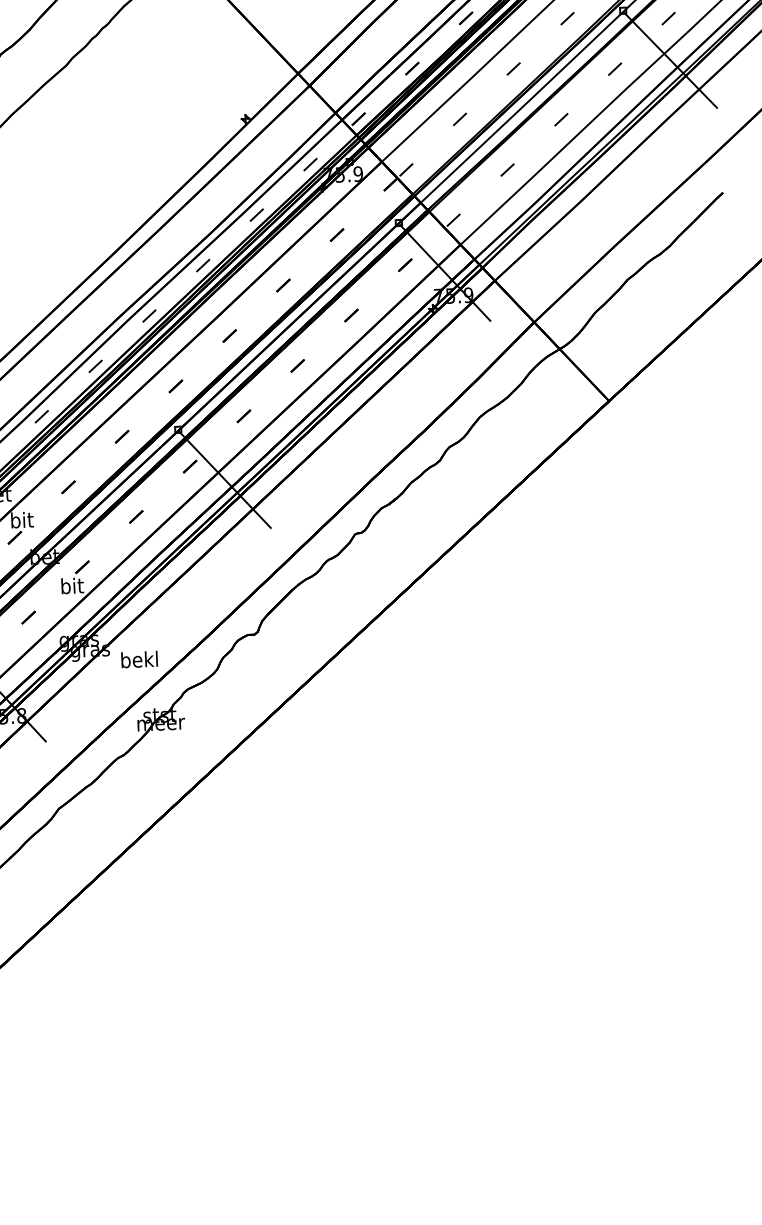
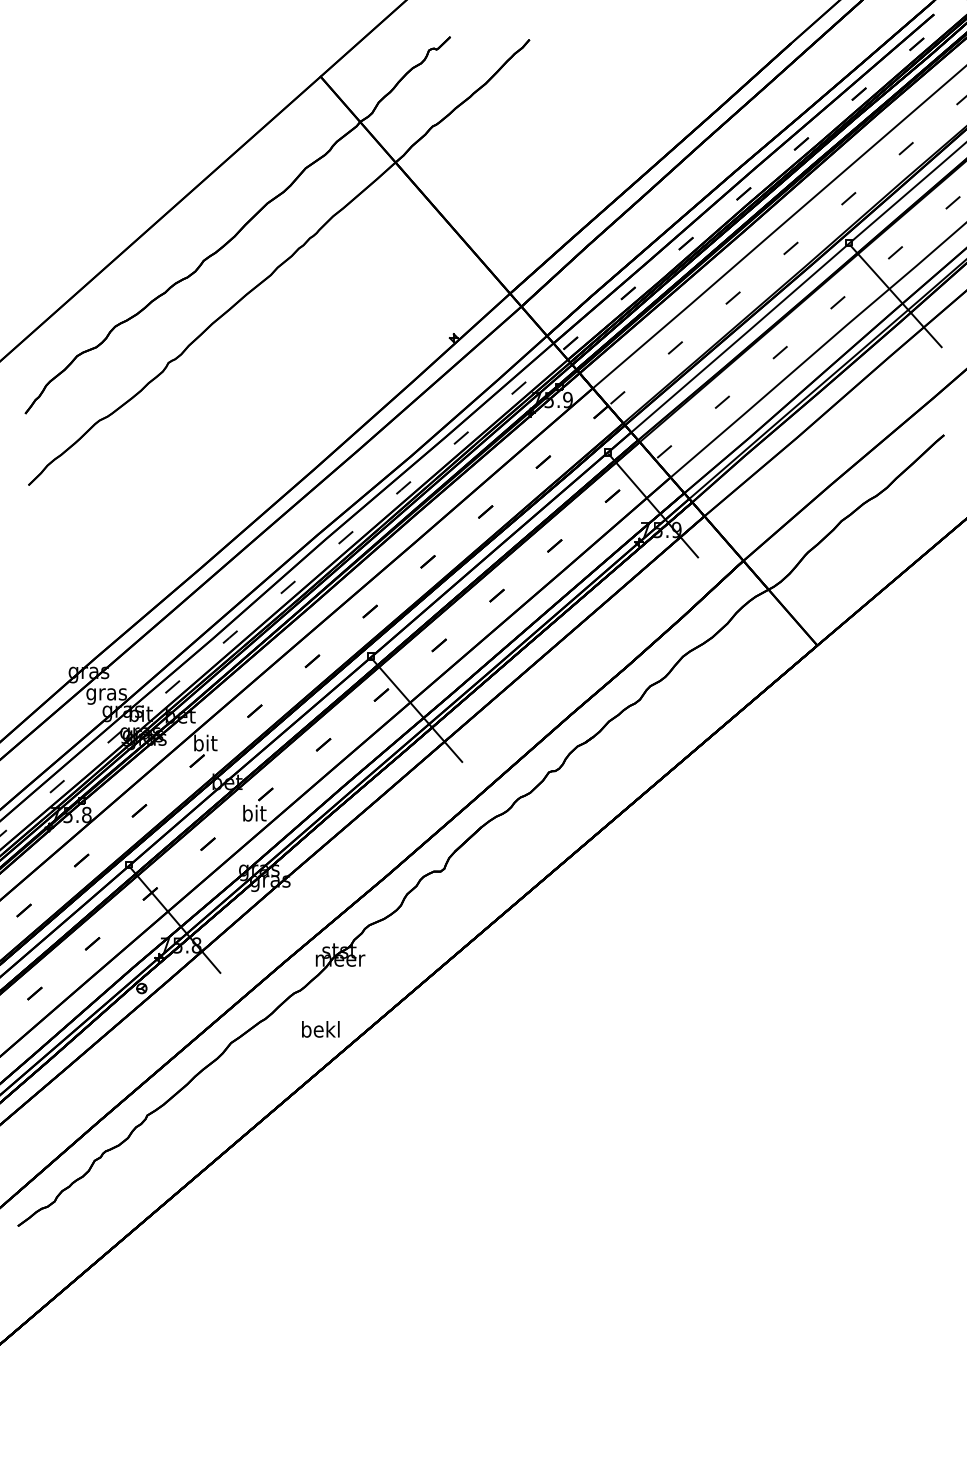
text: (139, 659) -> (320, 1029), moved

